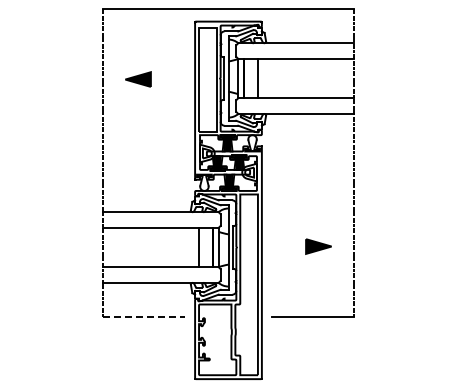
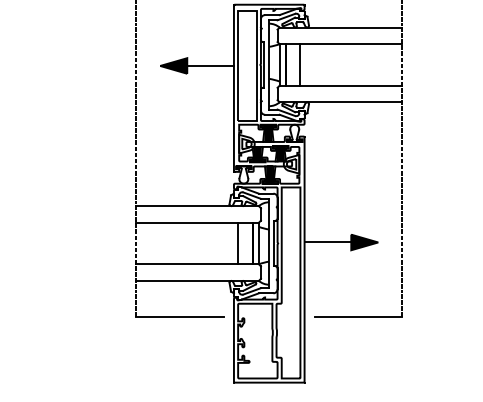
line: (172, 79) -> (210, 65), added
line: (283, 246) -> (327, 242), added
line: (144, 317) -> (180, 317), dashed -> solid

